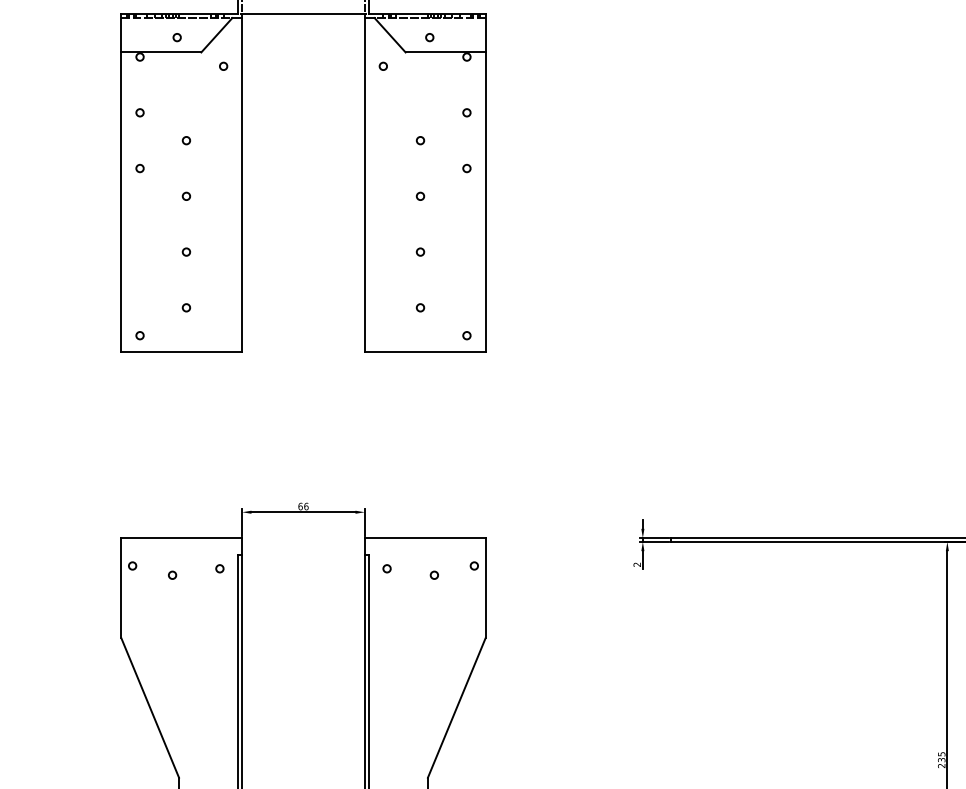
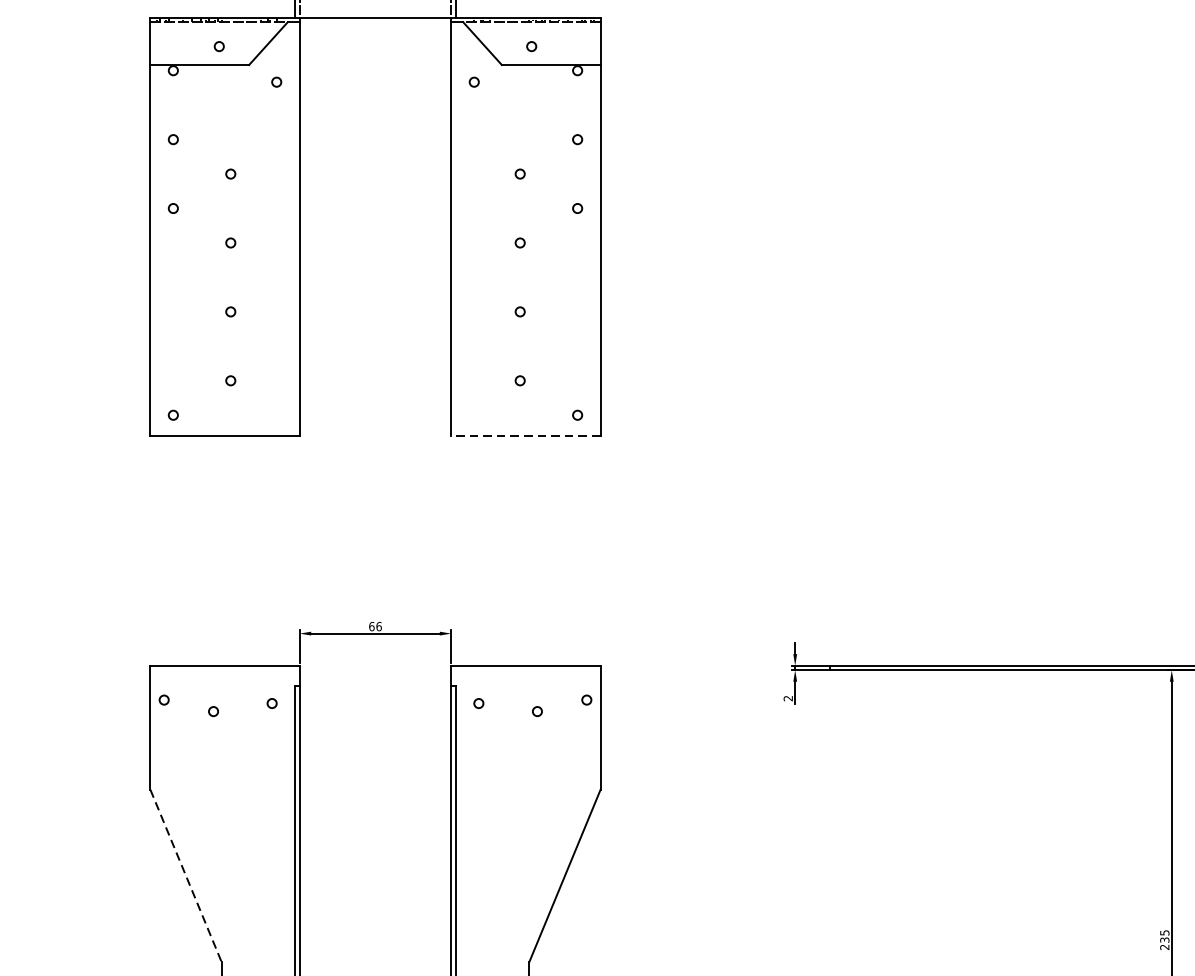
line: (424, 352) -> (525, 436), solid -> dashed
line: (150, 708) -> (186, 876), solid -> dashed

